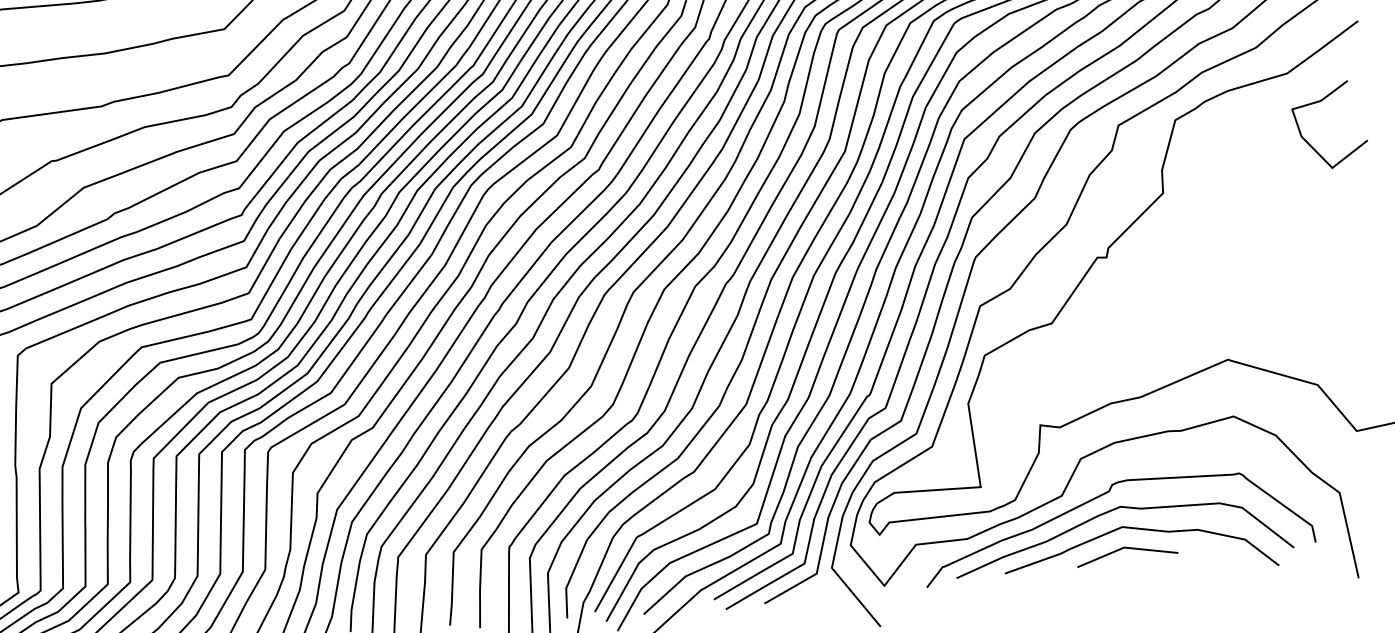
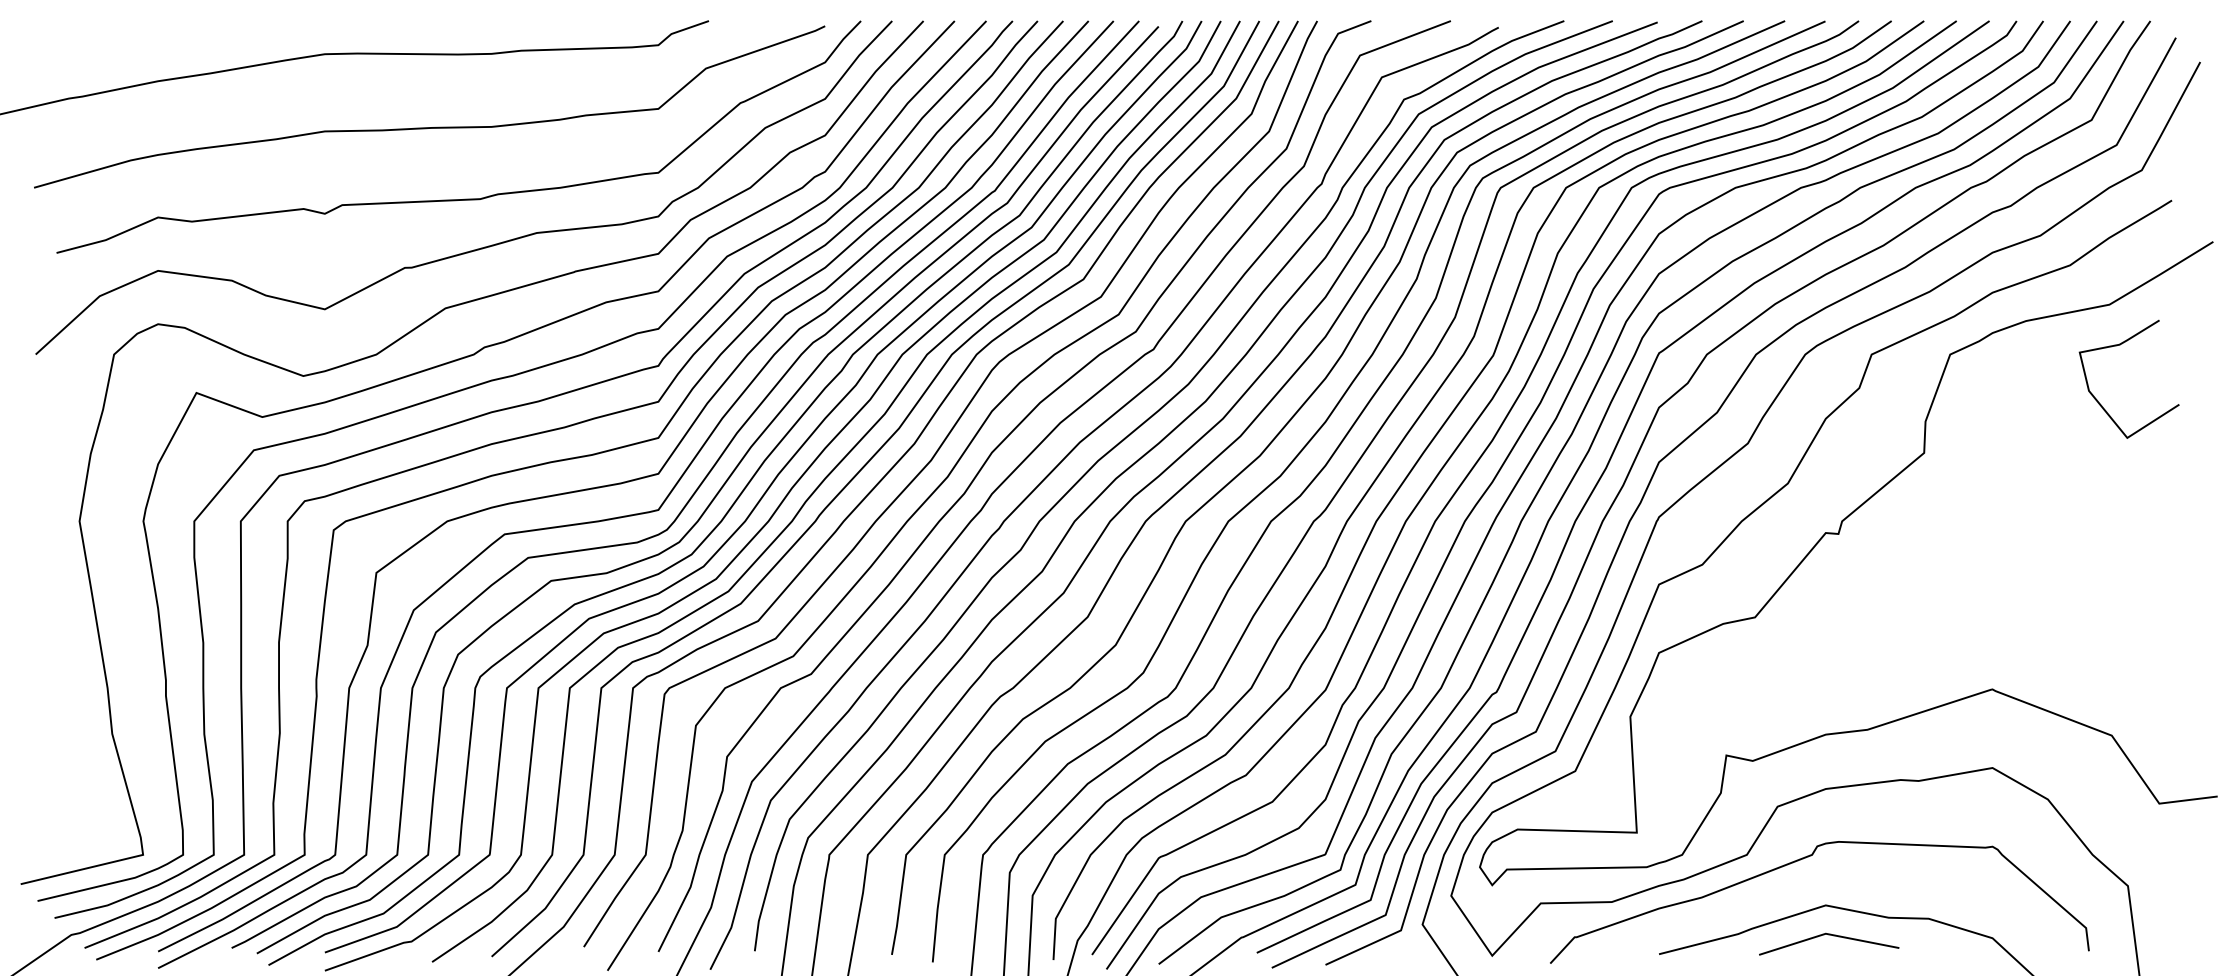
curve: (1321, 101) -> (2120, 345), moved
curve: (1111, 511) -> (1813, 882), removed

